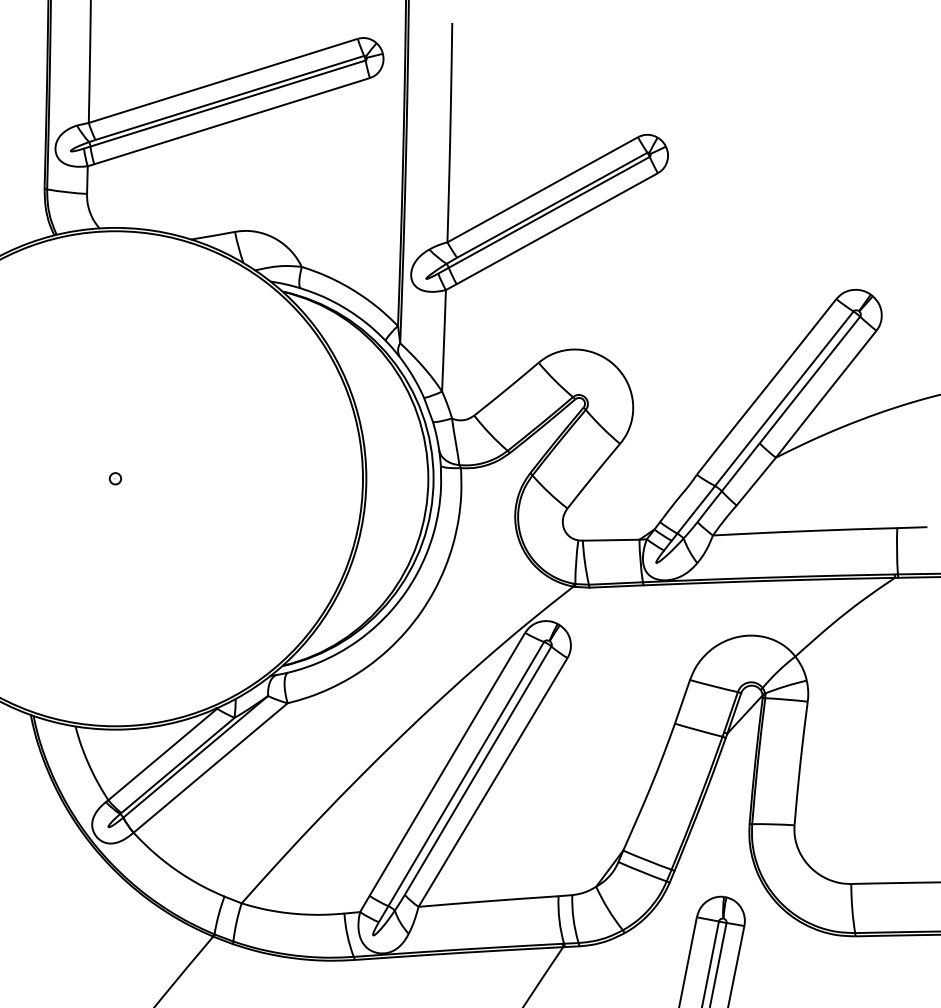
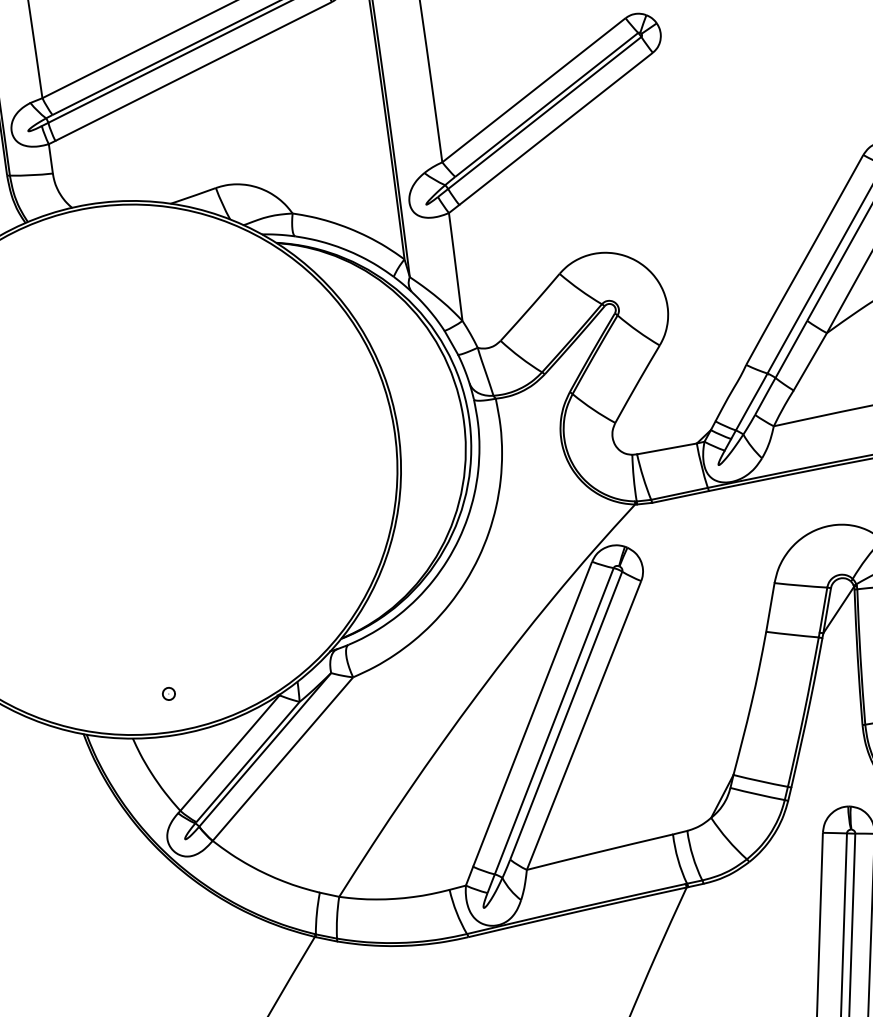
part: (114, 478) -> (167, 693), moved

